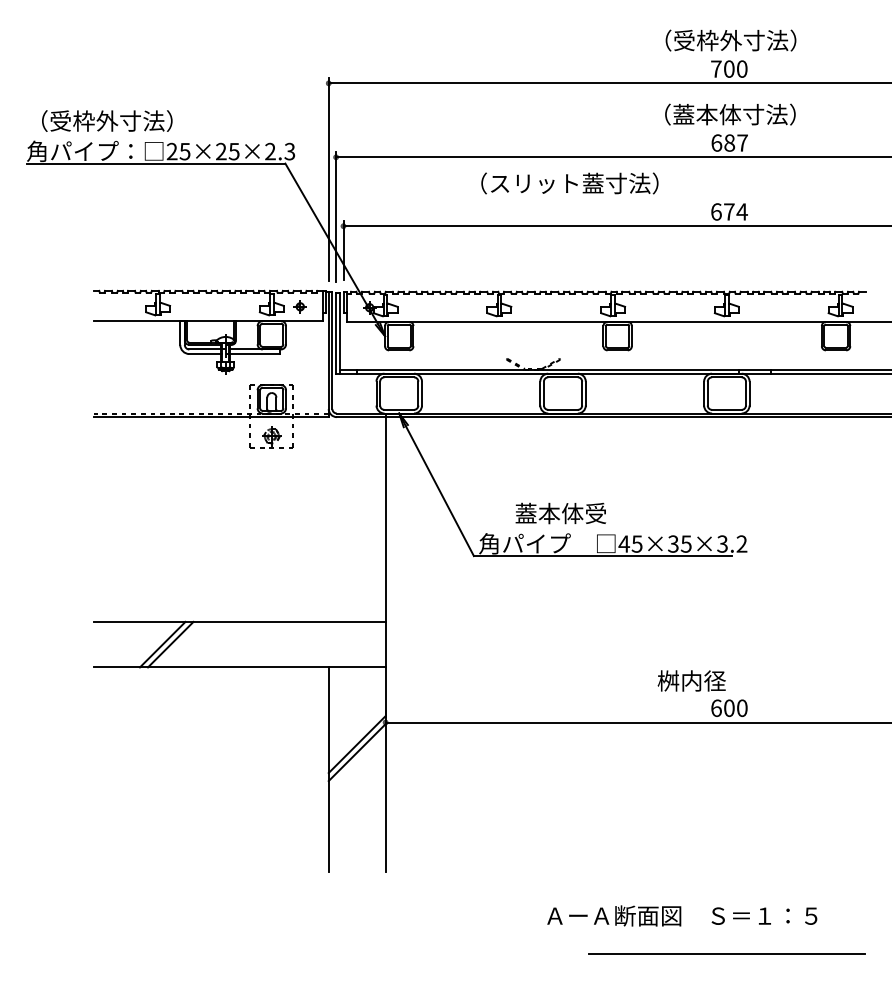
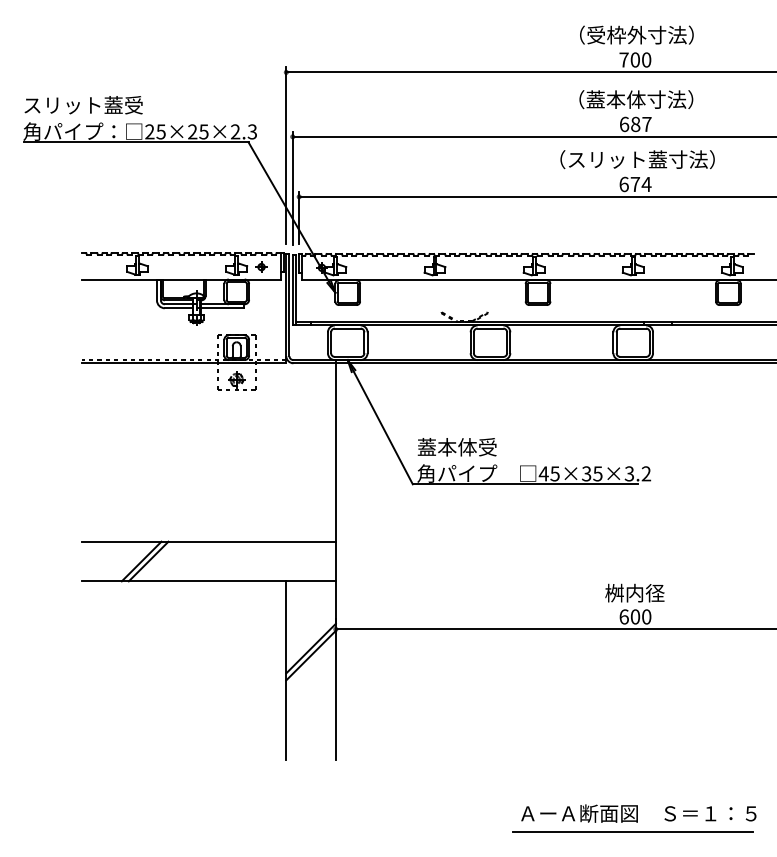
text: (100, 120) -> (87, 104), （受枠外寸法） -> スリット蓋受
text: (569, 183) -> (637, 159), moved
text: (560, 513) -> (456, 447), moved
text: (691, 680) -> (634, 592), moved
text: (682, 915) -> (639, 813), moved

